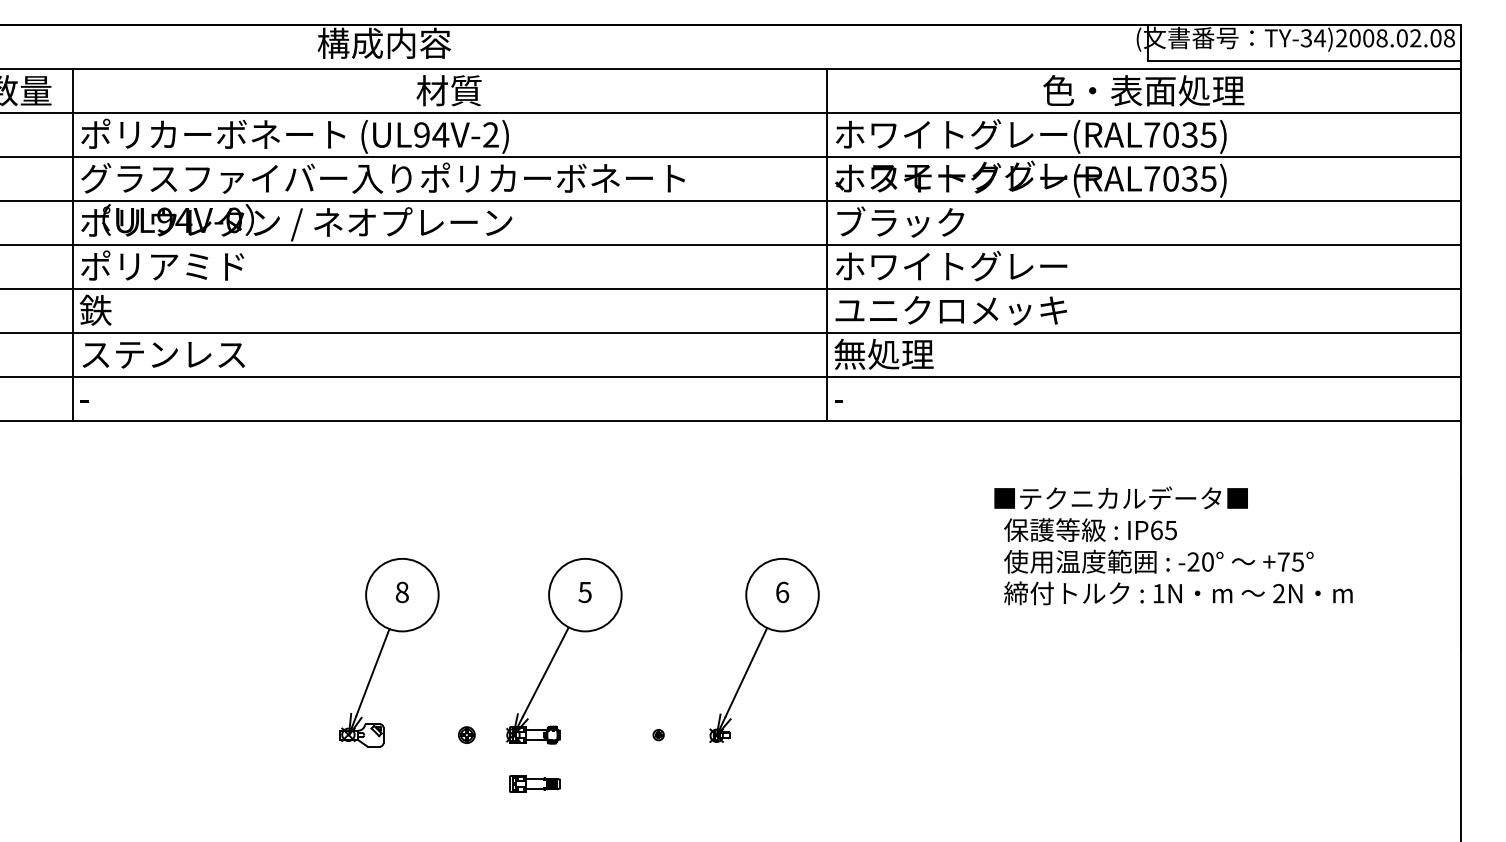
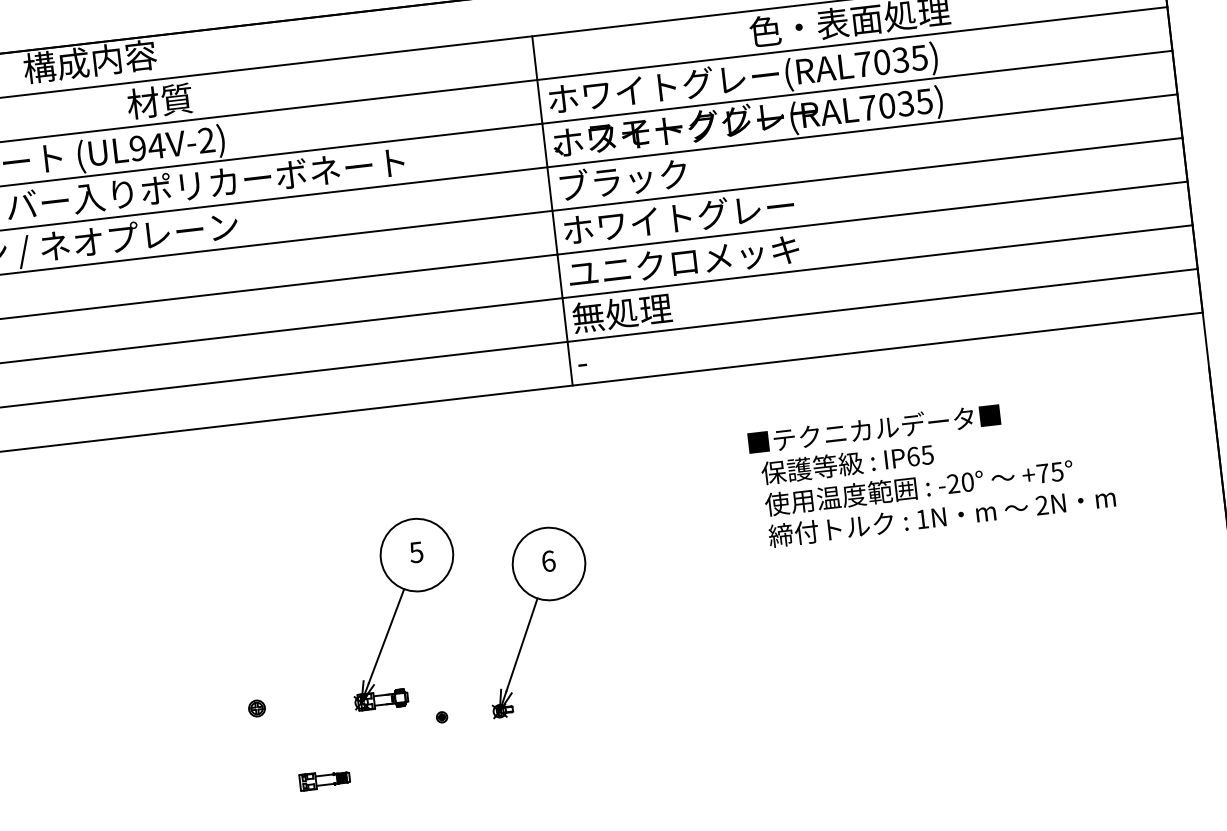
part: (383, 648) -> (158, 662), removed
part: (558, 649) -> (396, 612), moved
part: (466, 734) -> (256, 707), moved

